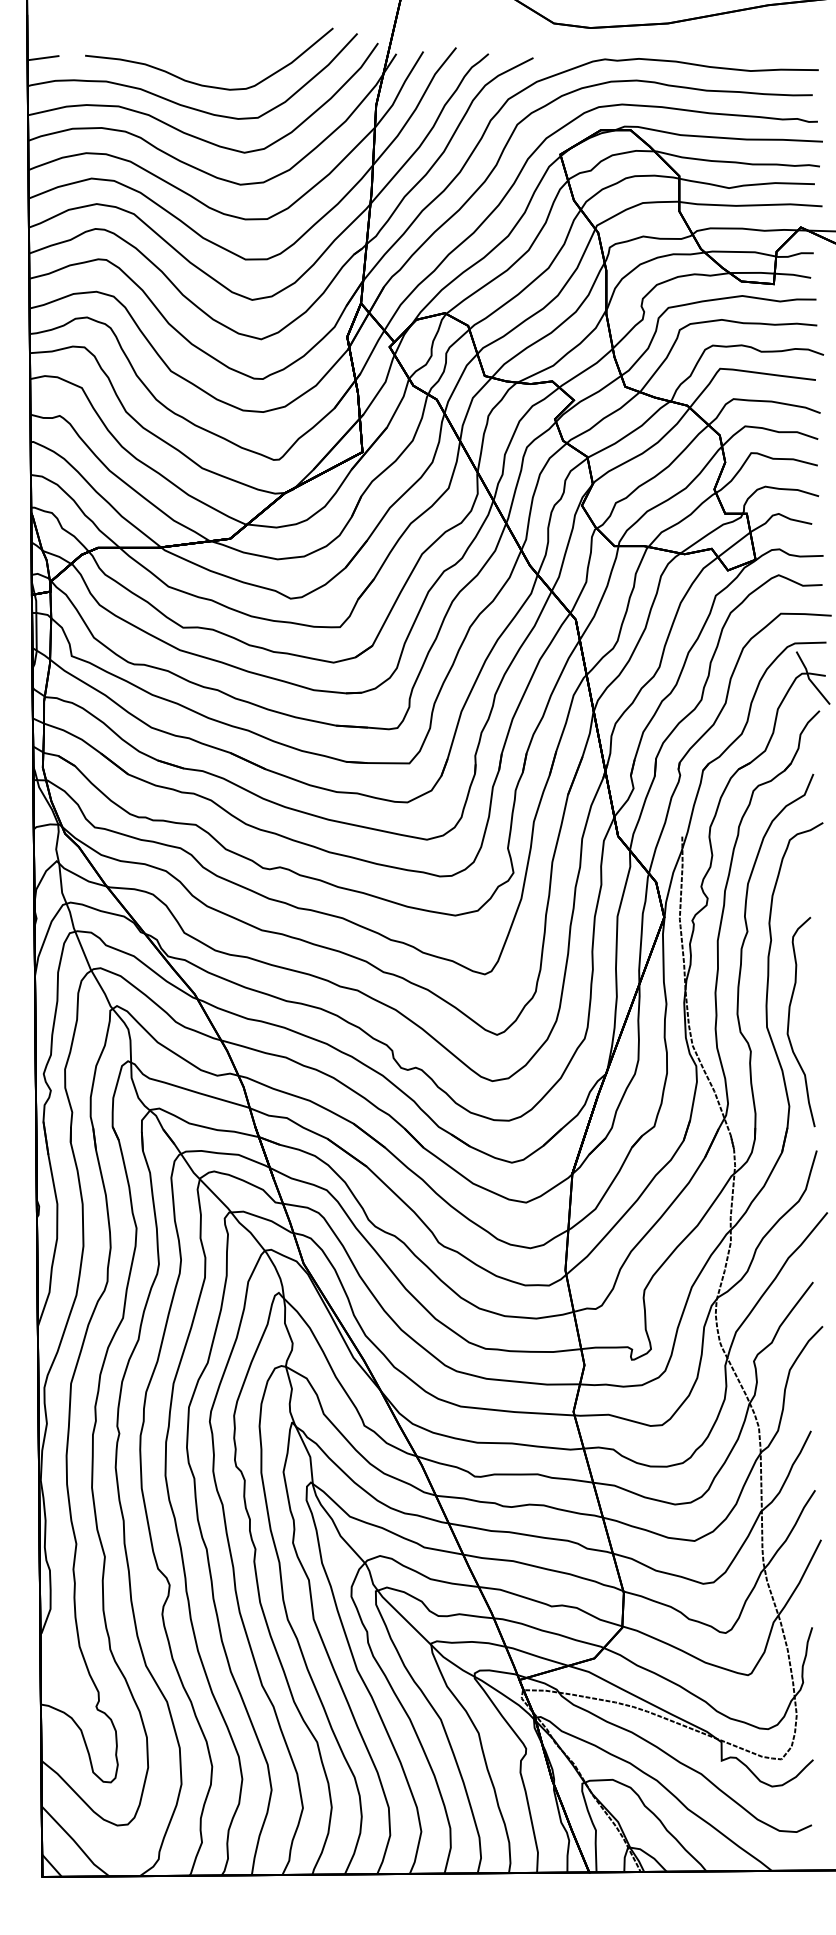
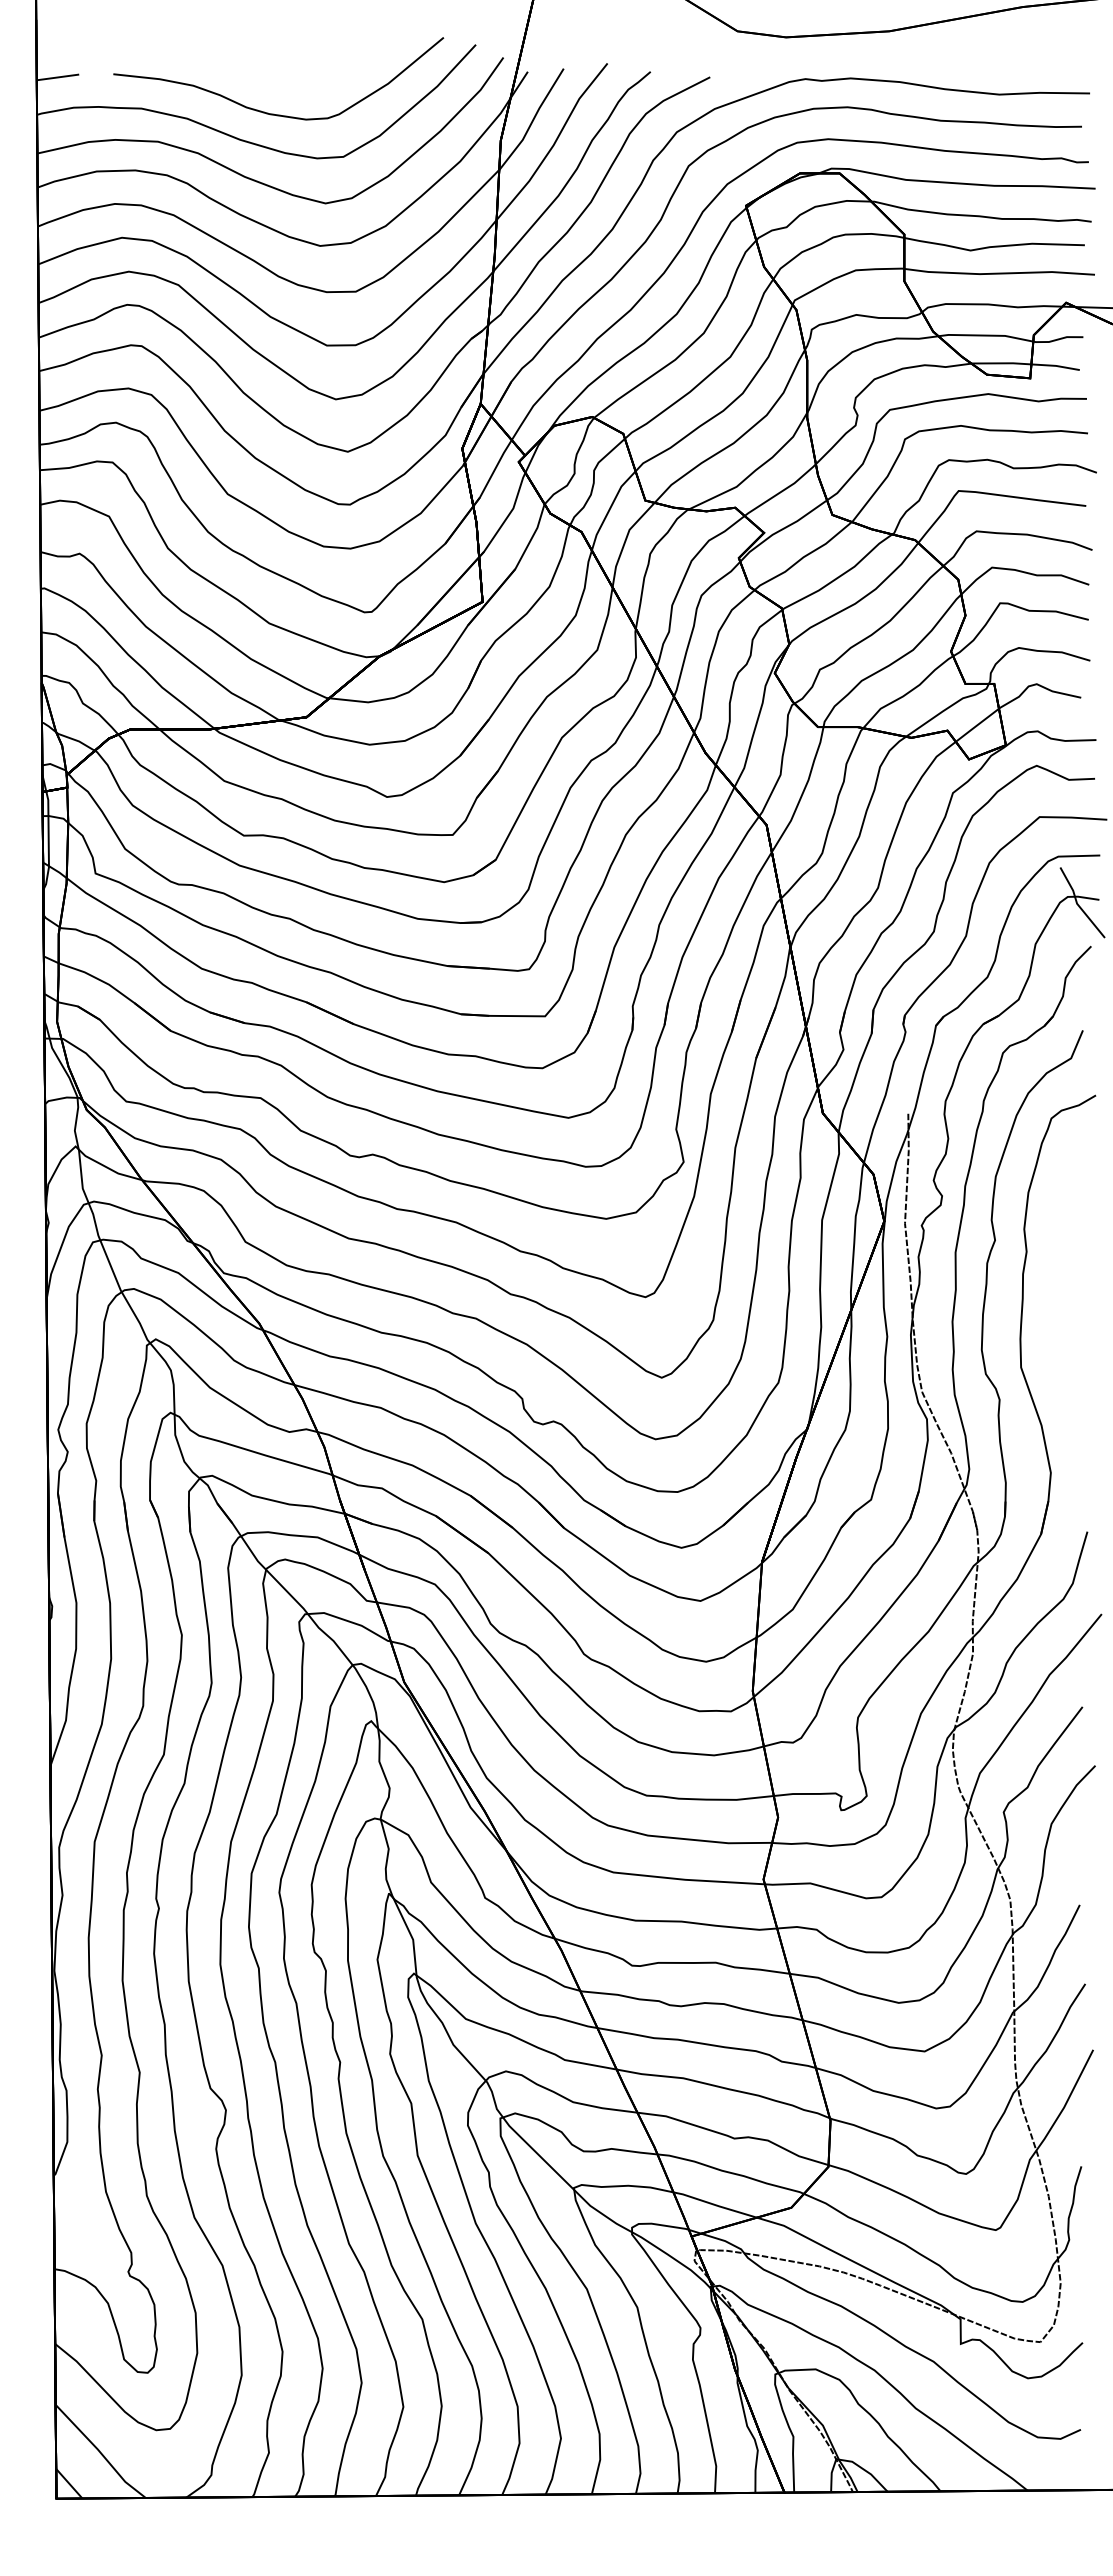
curve: (789, 1021) -> (1050, 1360), removed

